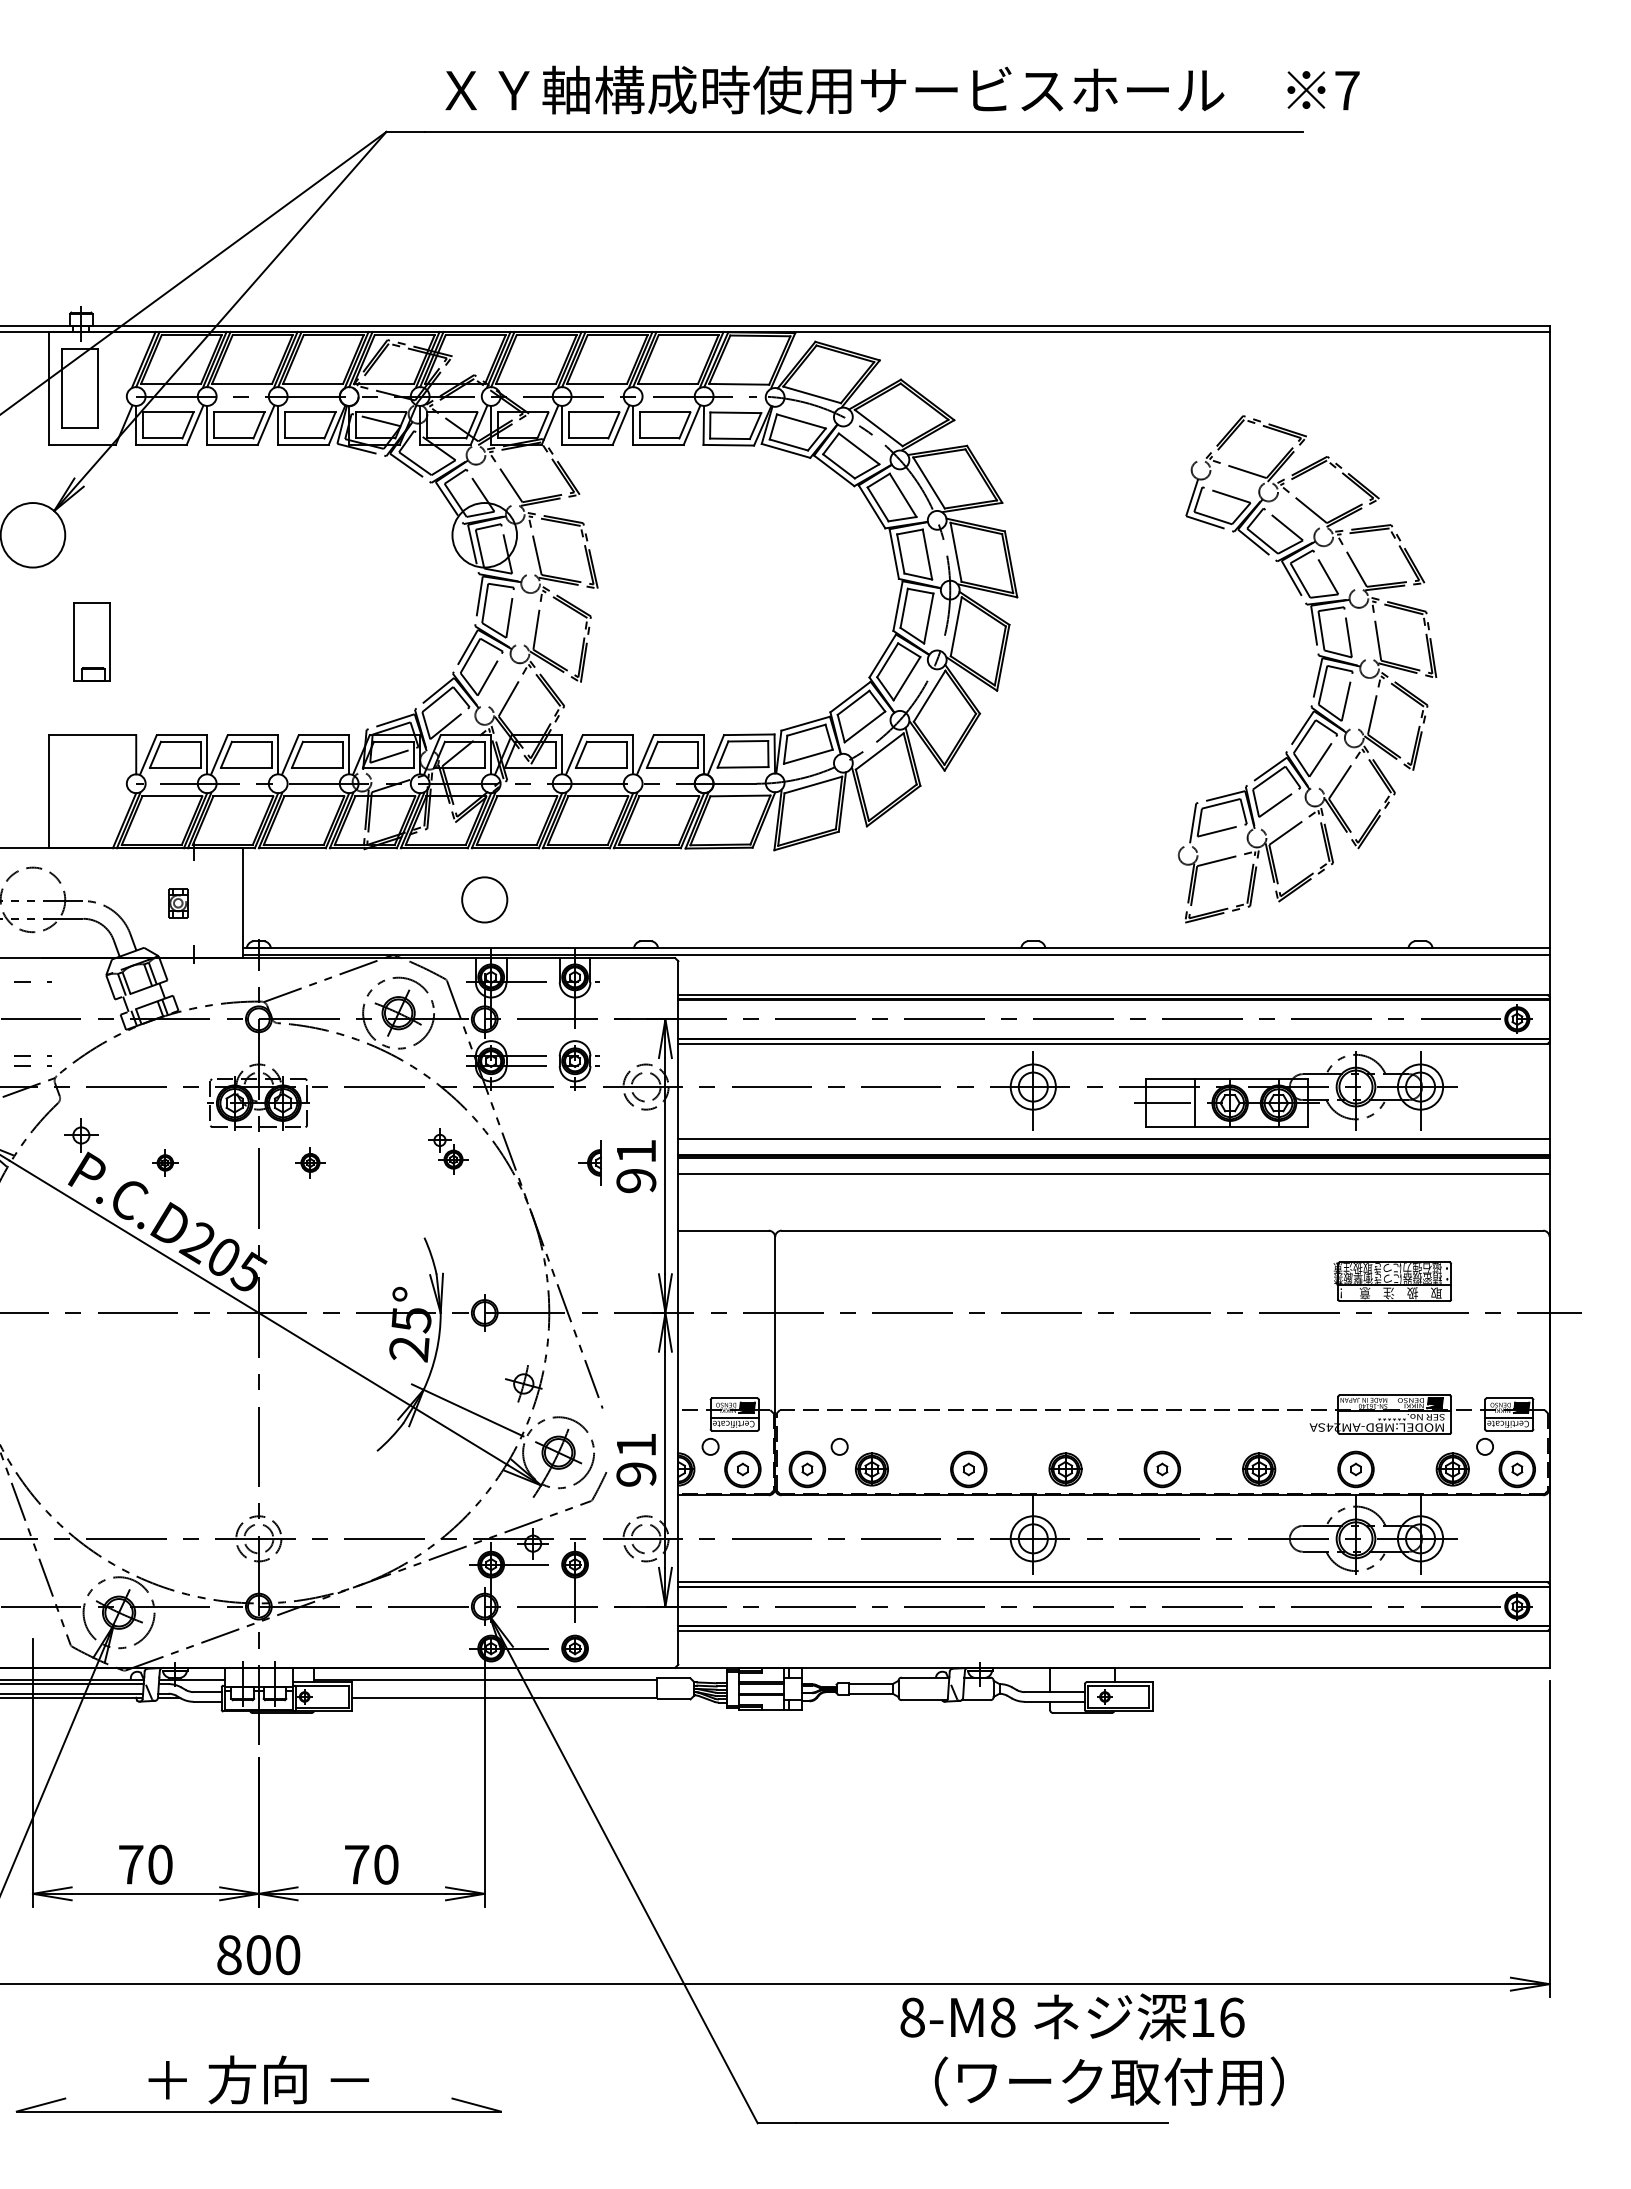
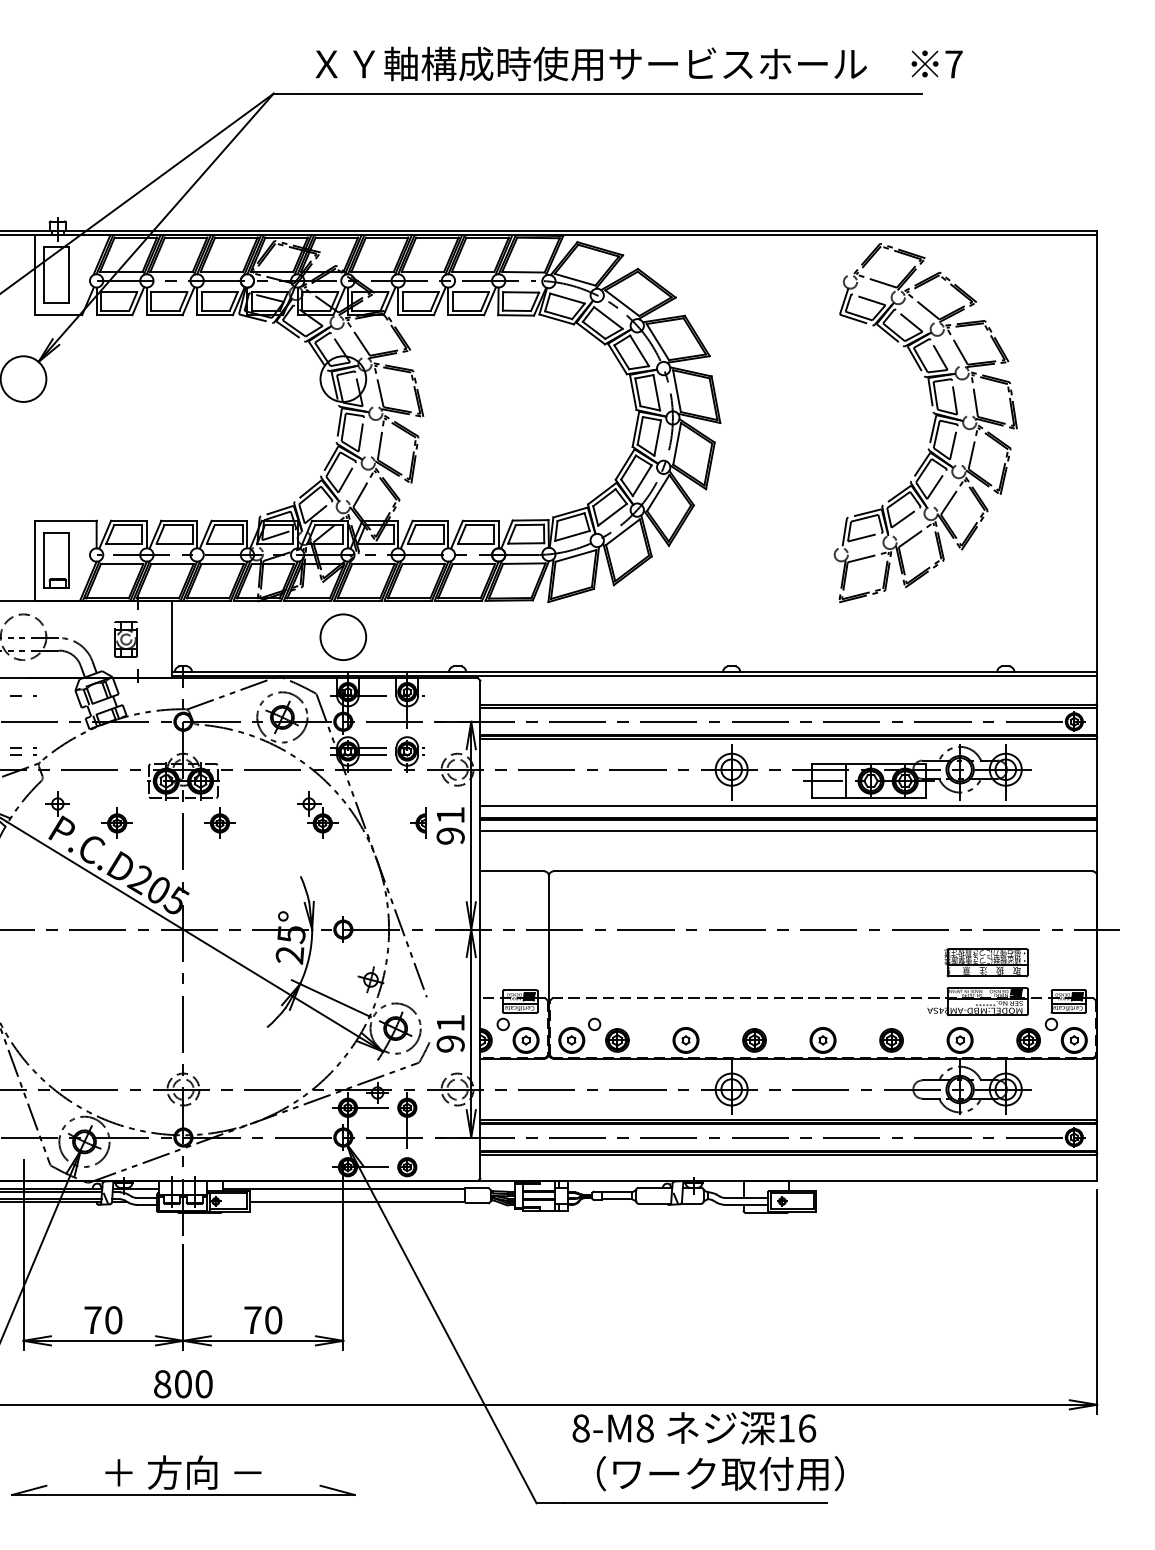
part: (91, 641) -> (56, 560), moved
part: (1318, 670) -> (933, 423), moved
circle: (484, 899) -> (343, 636), size x1.43
part: (178, 903) -> (126, 639), size x1.67
part: (448, 1151) -> (317, 815), size x1.43
part: (165, 1162) -> (117, 823), size x1.67
part: (310, 1162) -> (220, 823), size x1.43
part: (1392, 1281) -> (985, 962), moved
text: (1091, 2049) -> (707, 1451), moved

